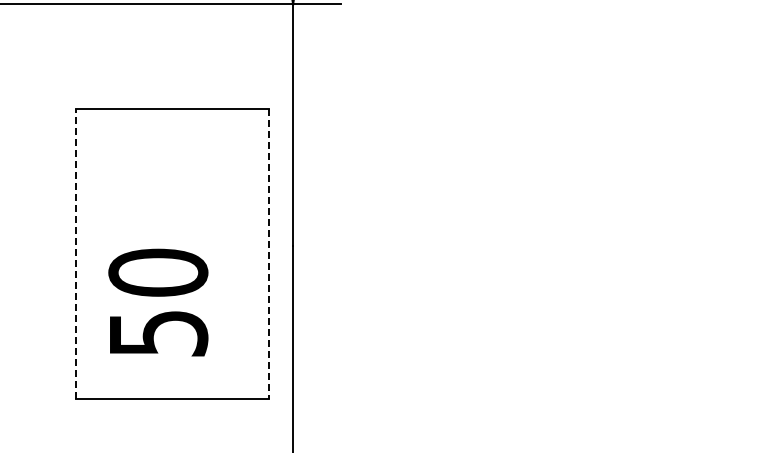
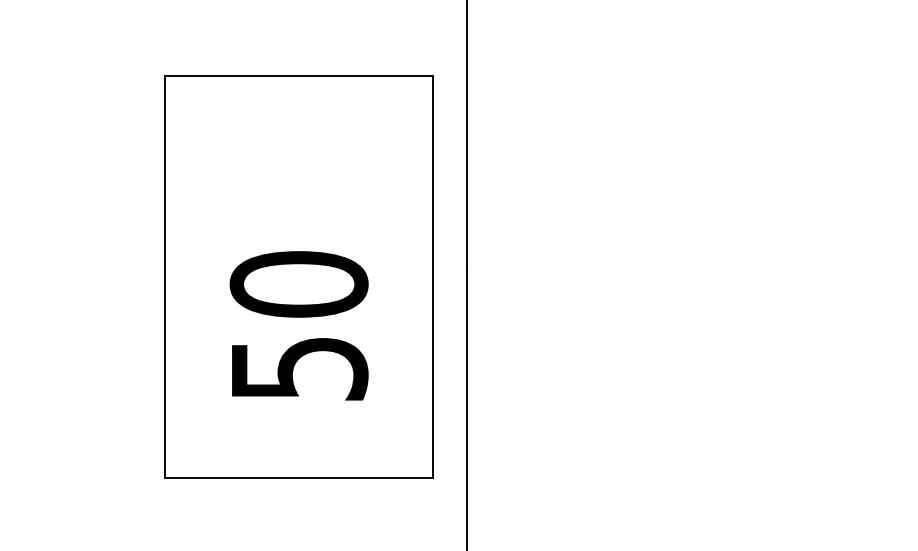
line: (75, 254) -> (164, 277), dashed -> solid
line: (268, 254) -> (432, 277), dashed -> solid
text: (158, 302) -> (299, 325), moved

